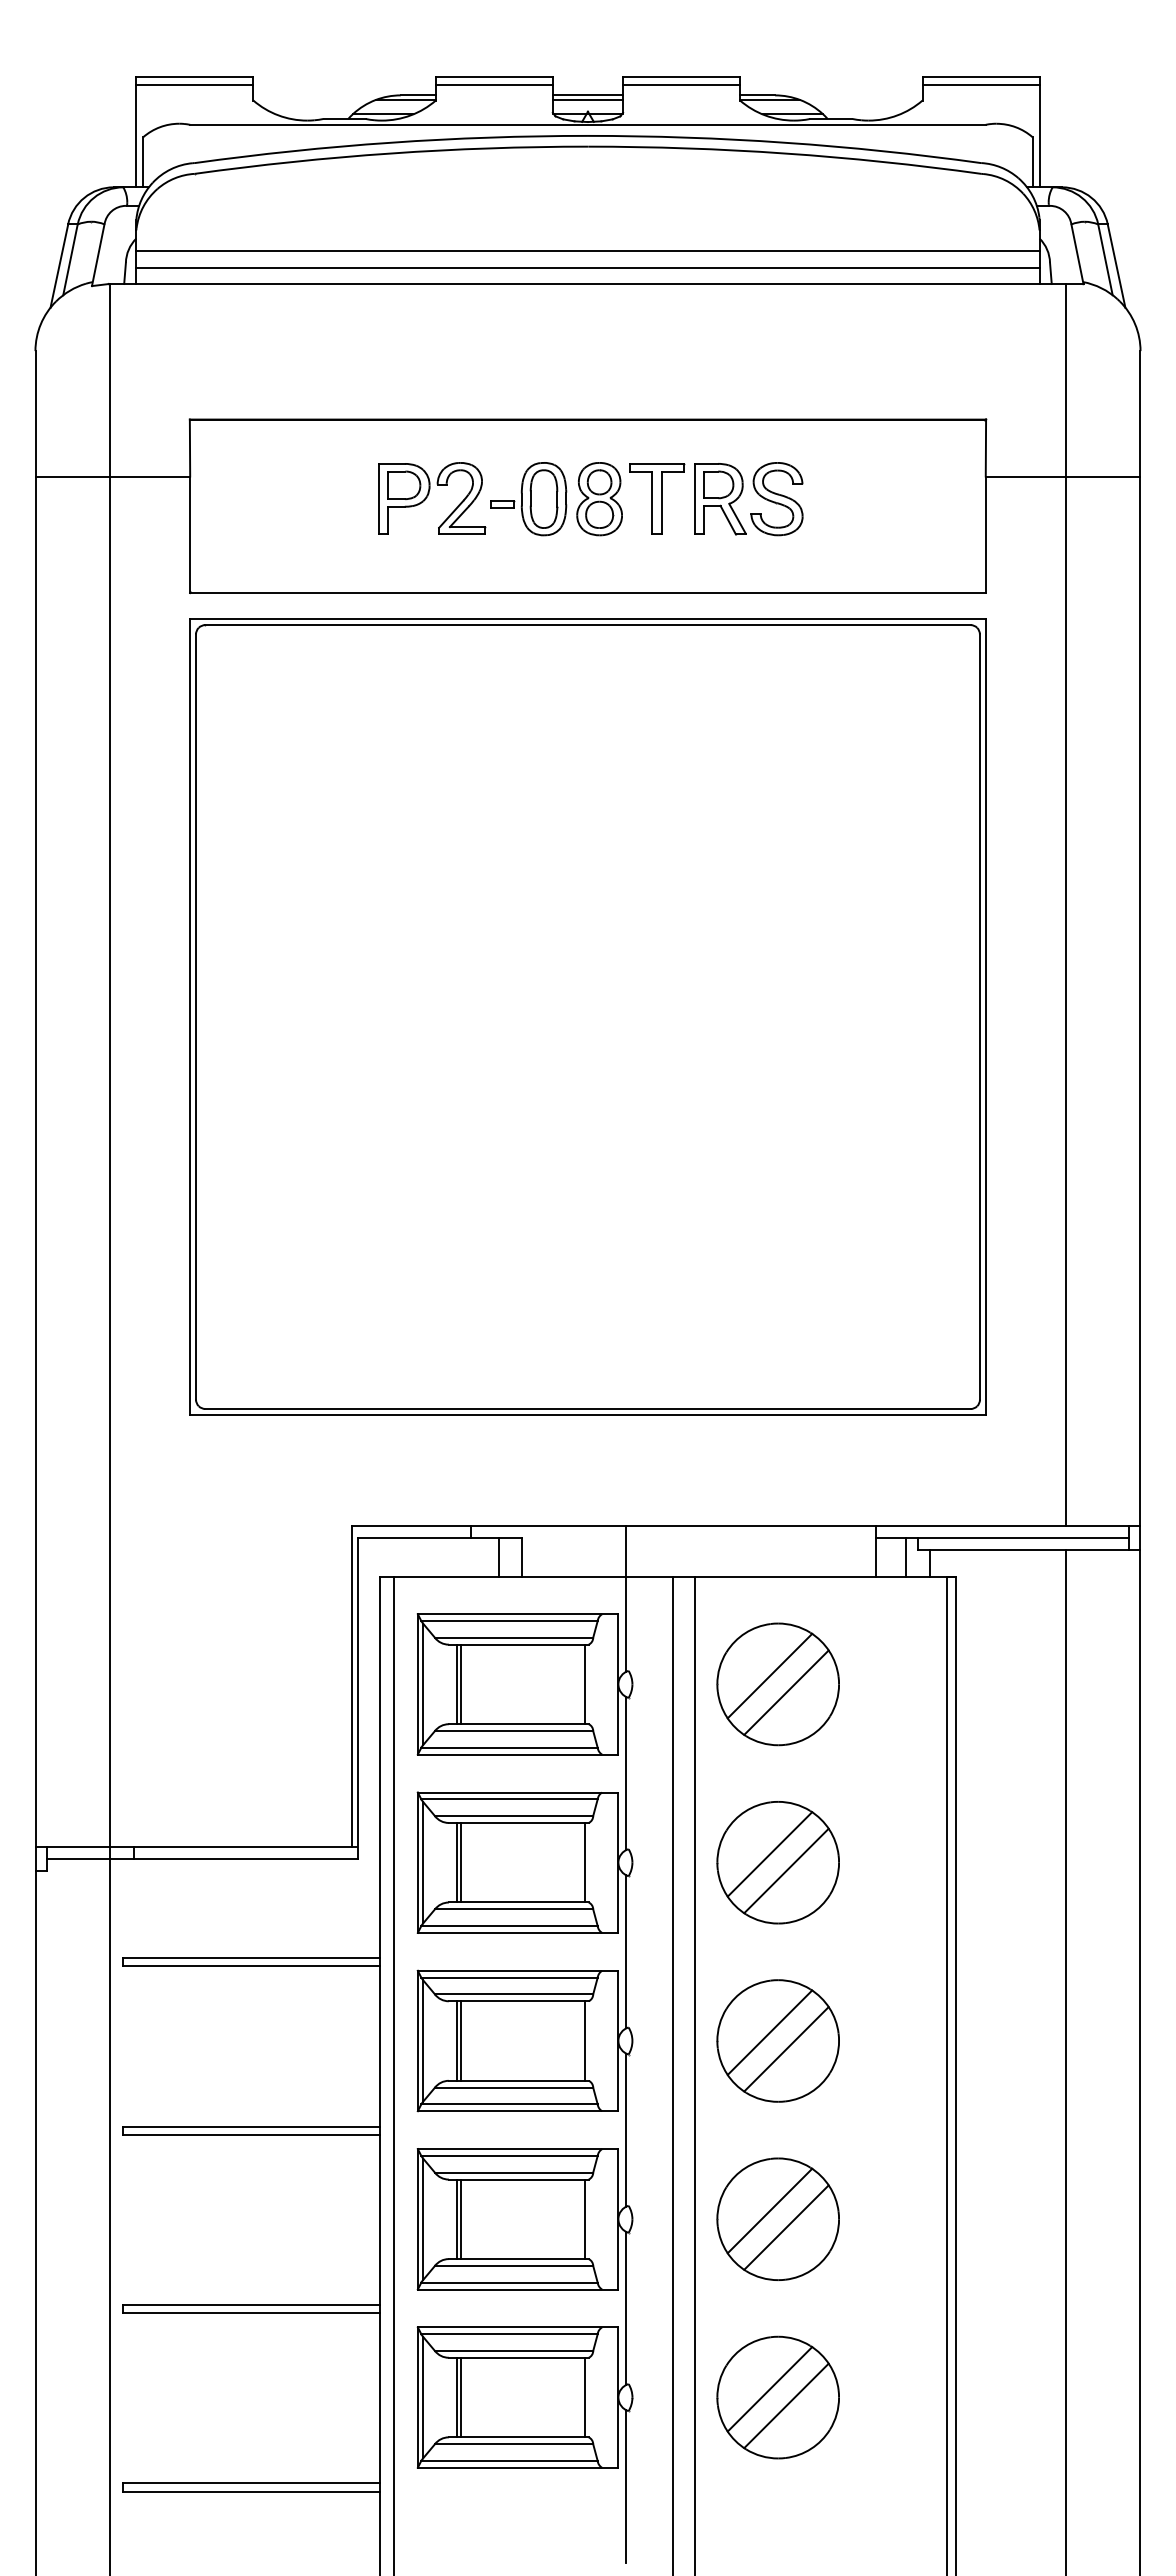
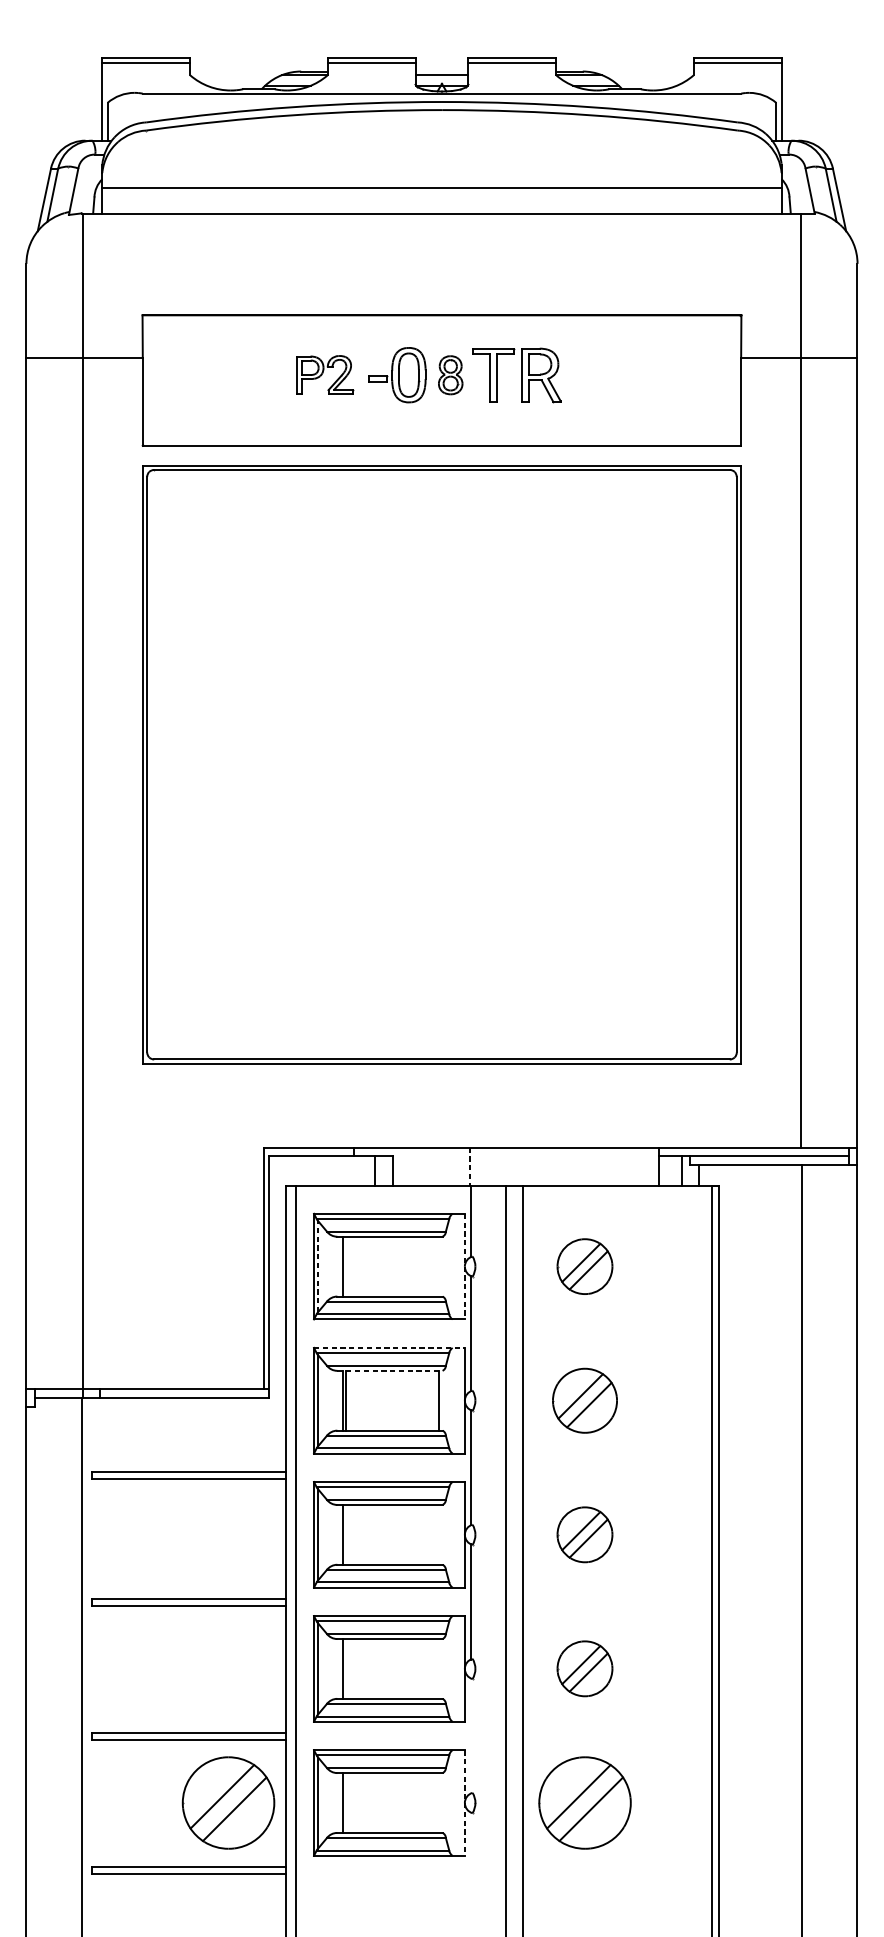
line: (587, 95) -> (441, 71), removed
line: (587, 268) -> (441, 201), removed
part: (432, 498) -> (325, 374), size x0.7
part: (599, 499) -> (450, 375), size x0.7
part: (776, 499) -> (583, 375), removed
line: (625, 1551) -> (470, 1166), solid -> dashed
line: (423, 1684) -> (318, 1266), solid -> dashed
line: (460, 1684) -> (346, 1266), removed
line: (584, 1684) -> (439, 1266), removed
line: (618, 1684) -> (464, 1266), solid -> dashed
part: (777, 1684) -> (584, 1266), size x0.6
line: (518, 1792) -> (389, 1347), solid -> dashed
line: (518, 1822) -> (389, 1370), solid -> dashed
part: (777, 1862) -> (584, 1400), size x0.7
line: (460, 2040) -> (346, 1534), removed
line: (584, 2040) -> (439, 1534), removed
part: (777, 2040) -> (584, 1534), size x0.6
part: (777, 2218) -> (584, 1668), size x0.6
line: (460, 2219) -> (346, 1669), removed
line: (584, 2219) -> (439, 1669), removed
line: (626, 2308) -> (470, 1736), removed
part: (303, 2397) -> (228, 1802), added
line: (460, 2397) -> (346, 1802), removed
line: (584, 2397) -> (439, 1802), removed
line: (618, 2398) -> (464, 1803), solid -> dashed
line: (626, 2486) -> (470, 1869), removed

